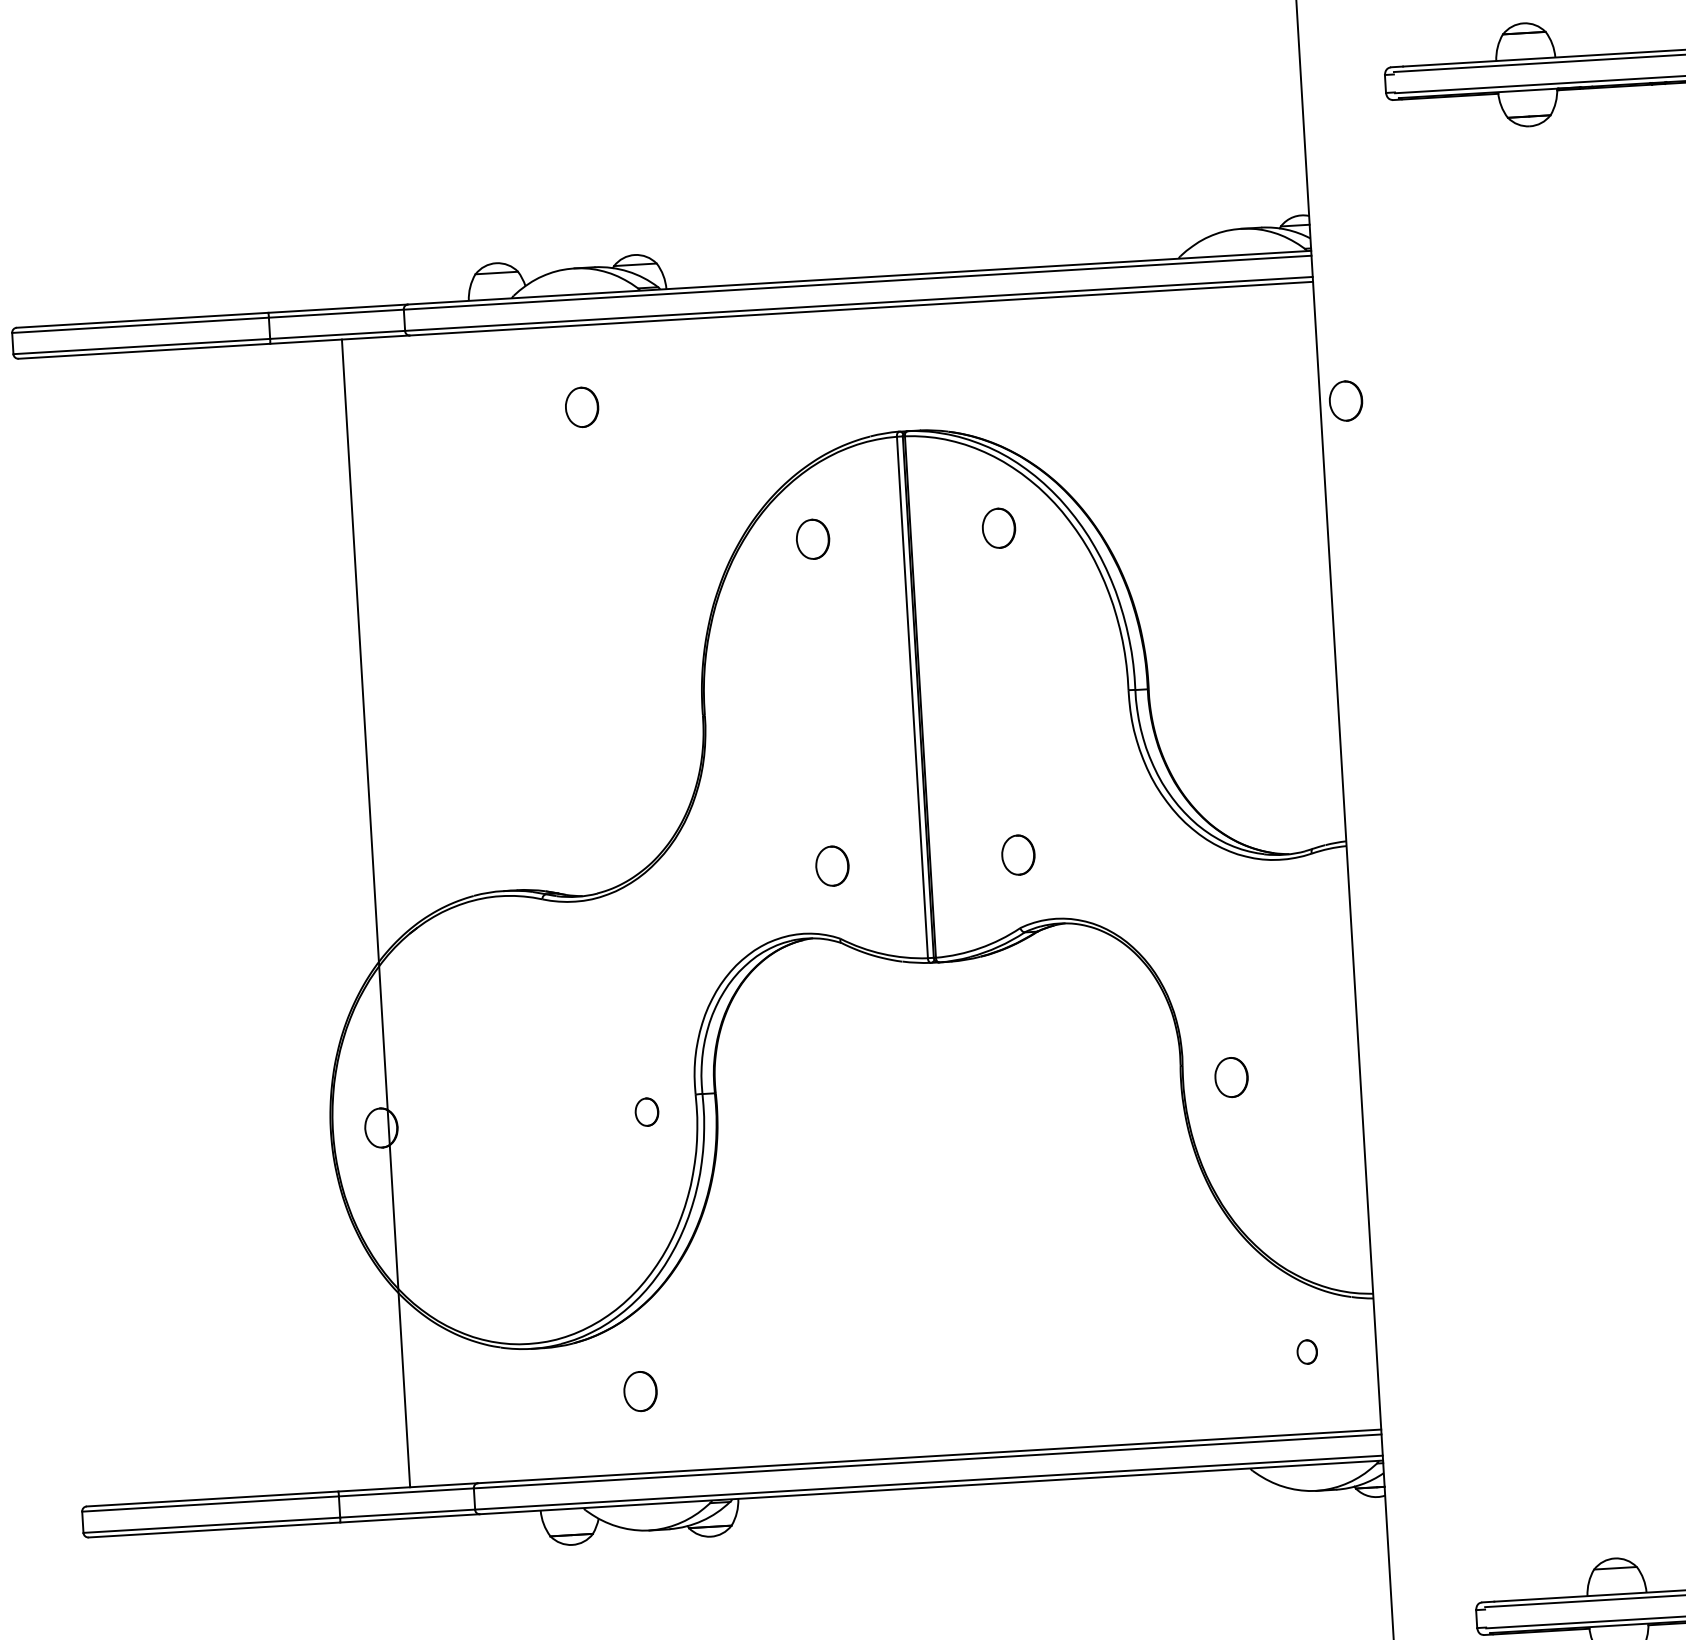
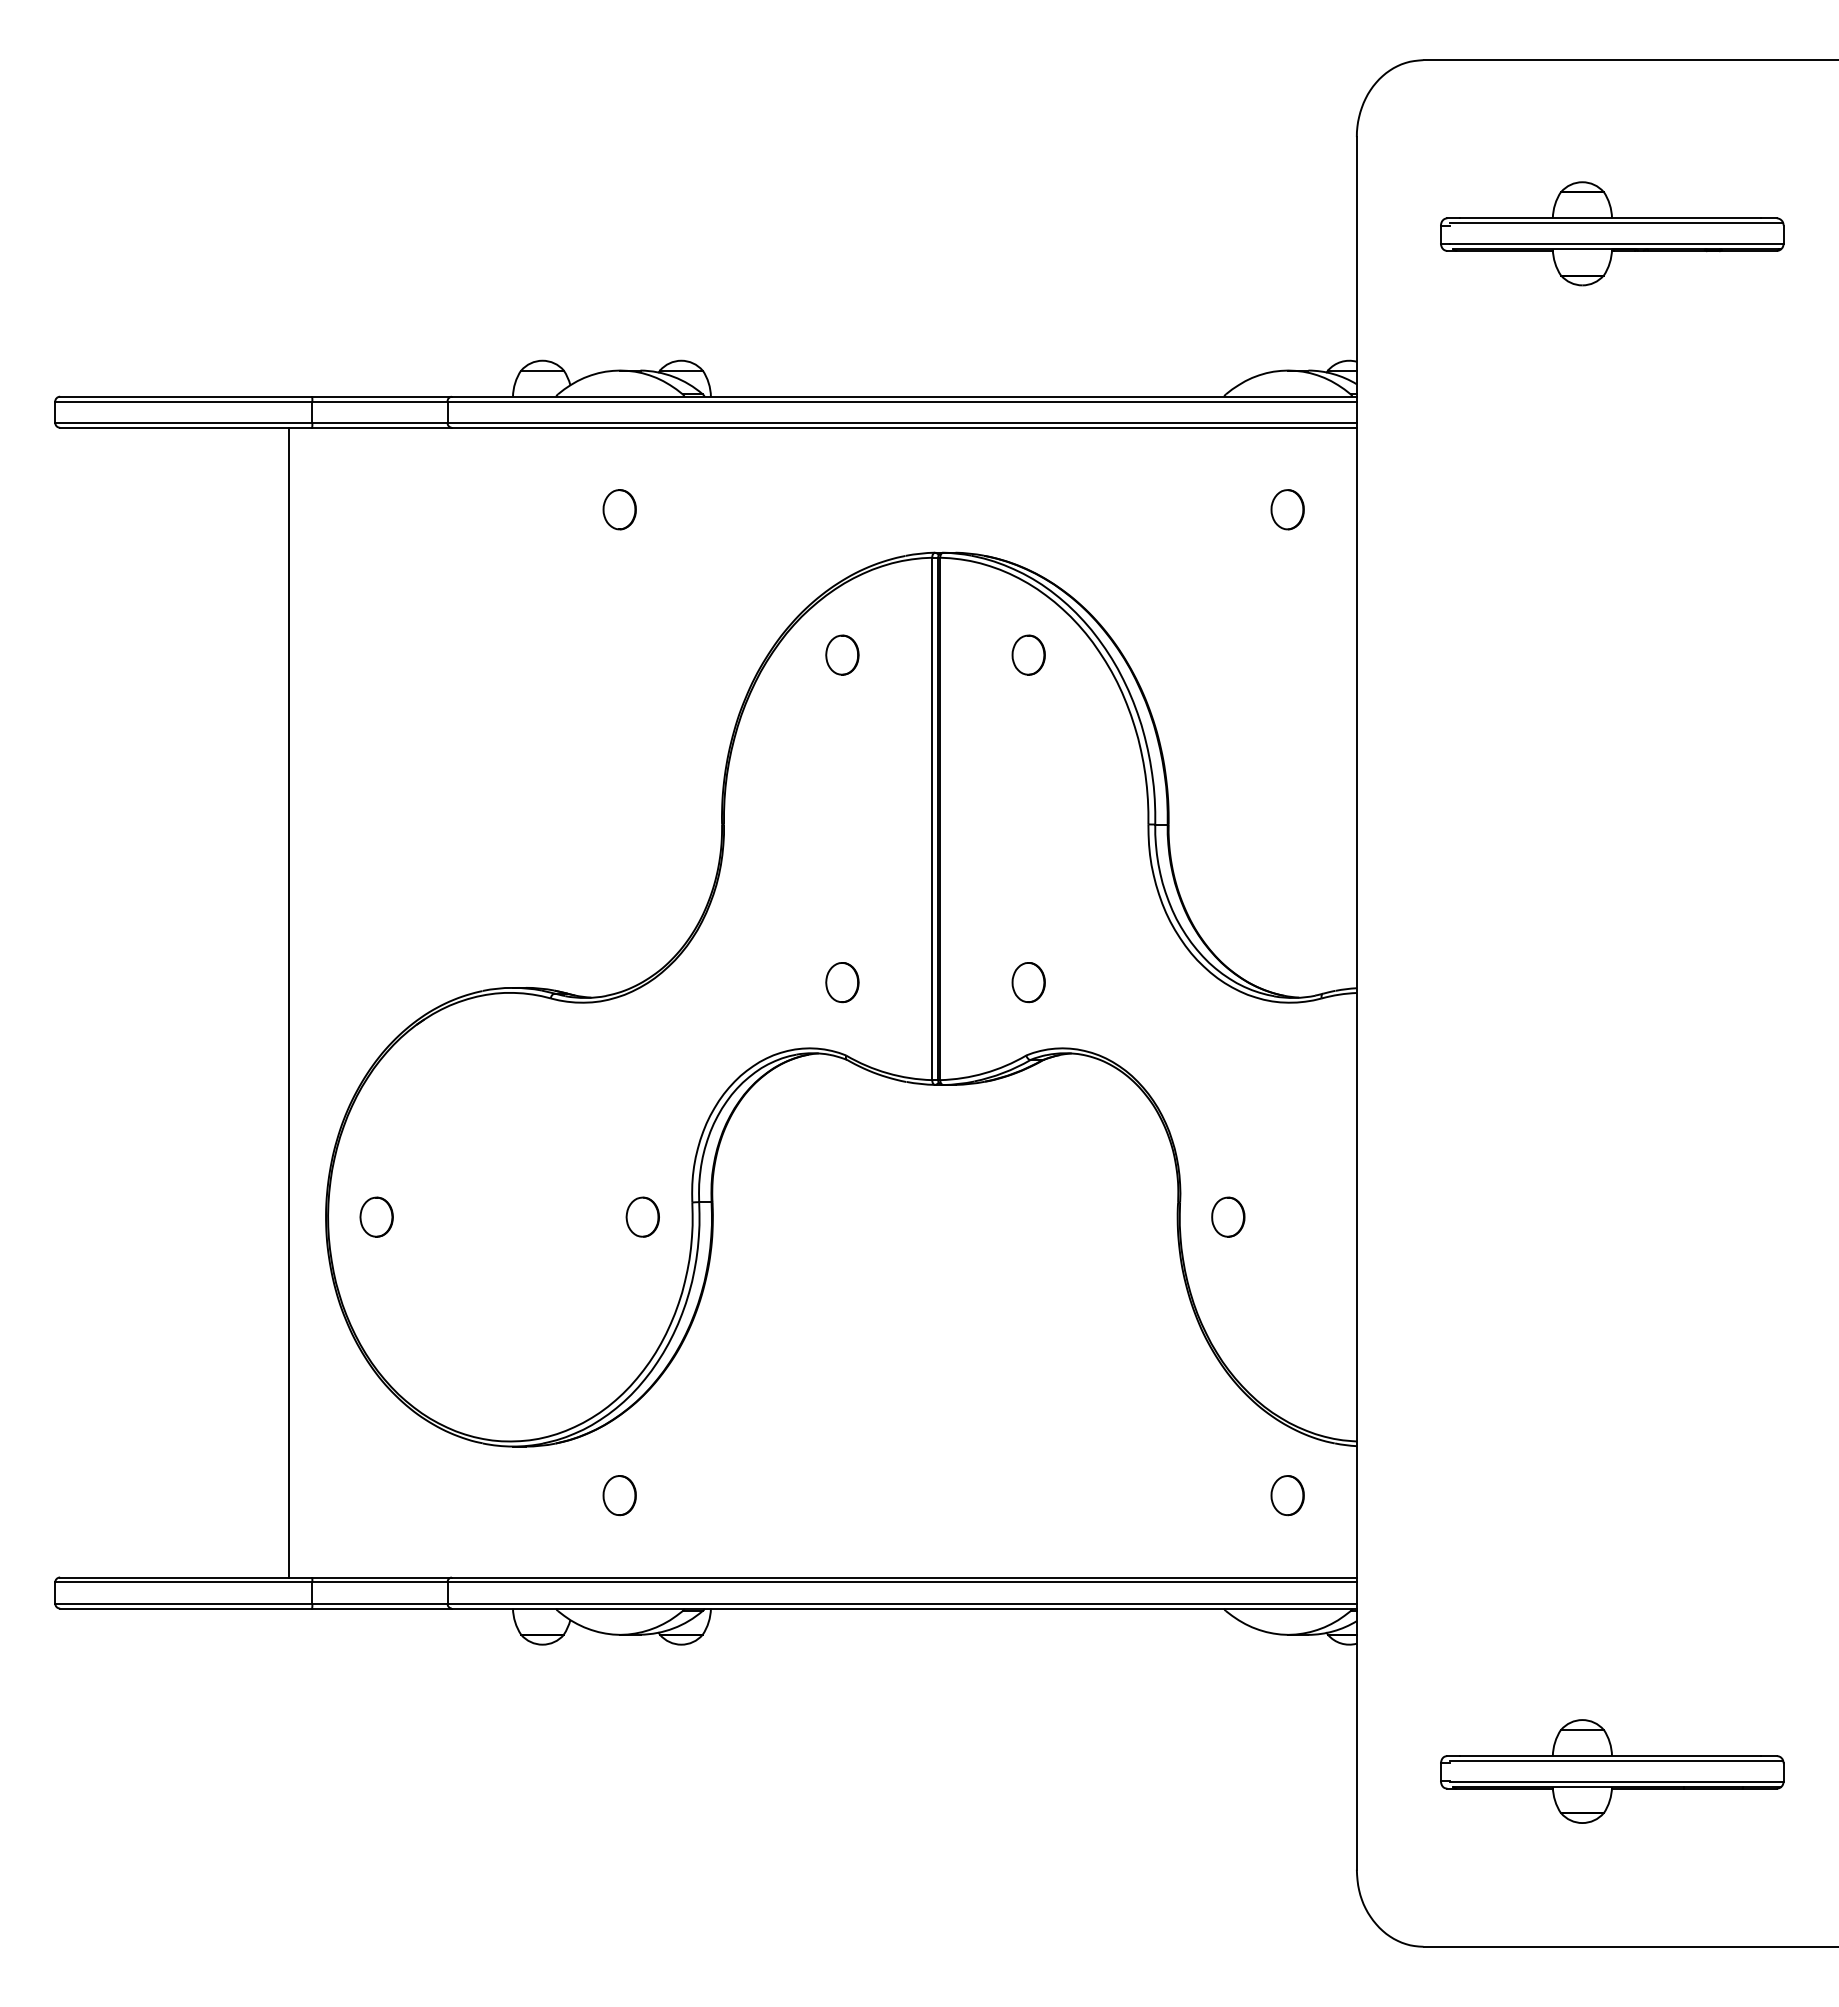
part: (1345, 400) -> (1287, 509), moved
line: (376, 913) -> (289, 1002), moved
part: (646, 1111) -> (642, 1216), size x1.43
part: (1307, 1351) -> (1287, 1495), size x1.67

